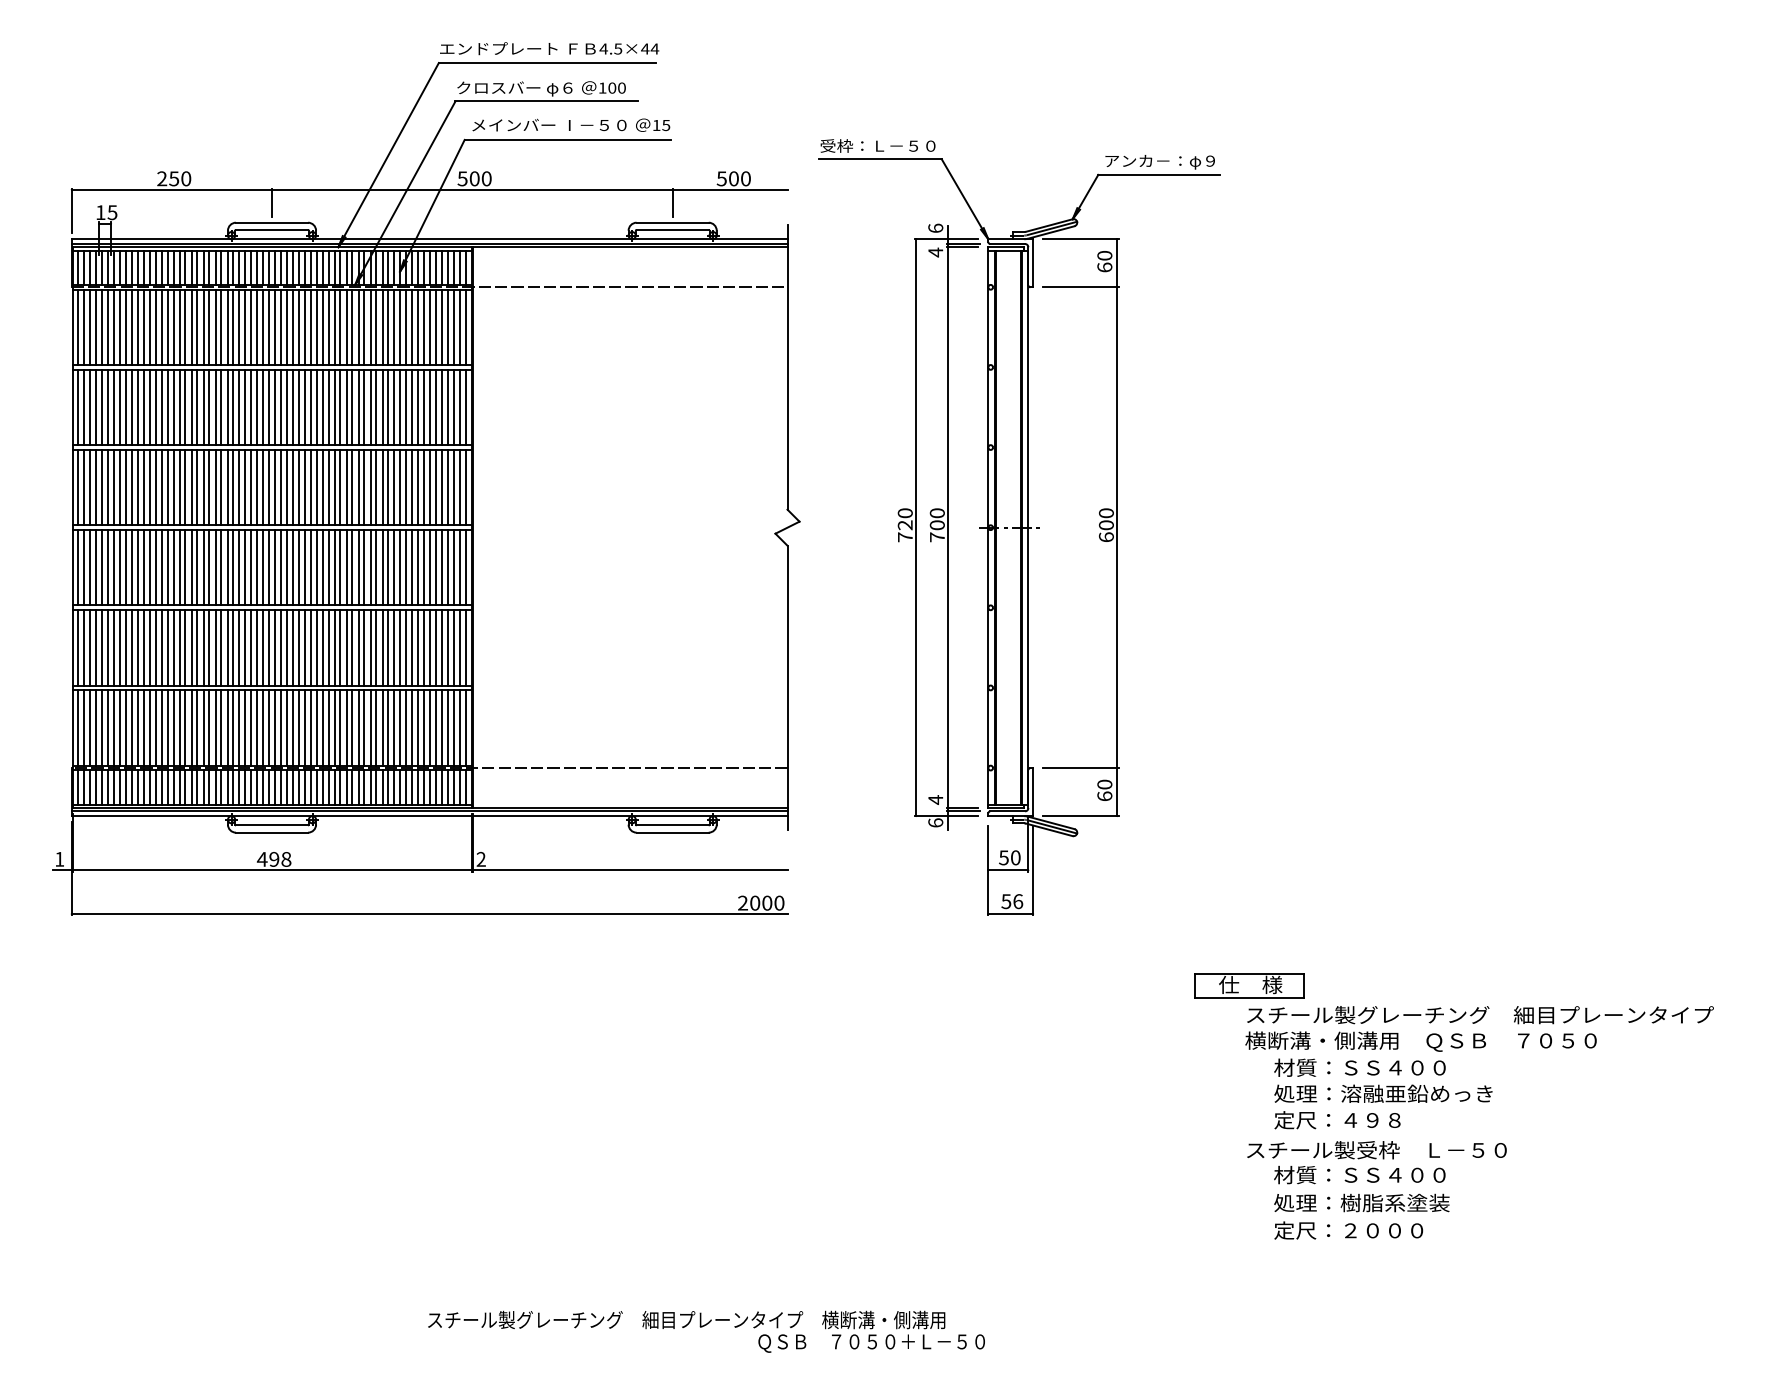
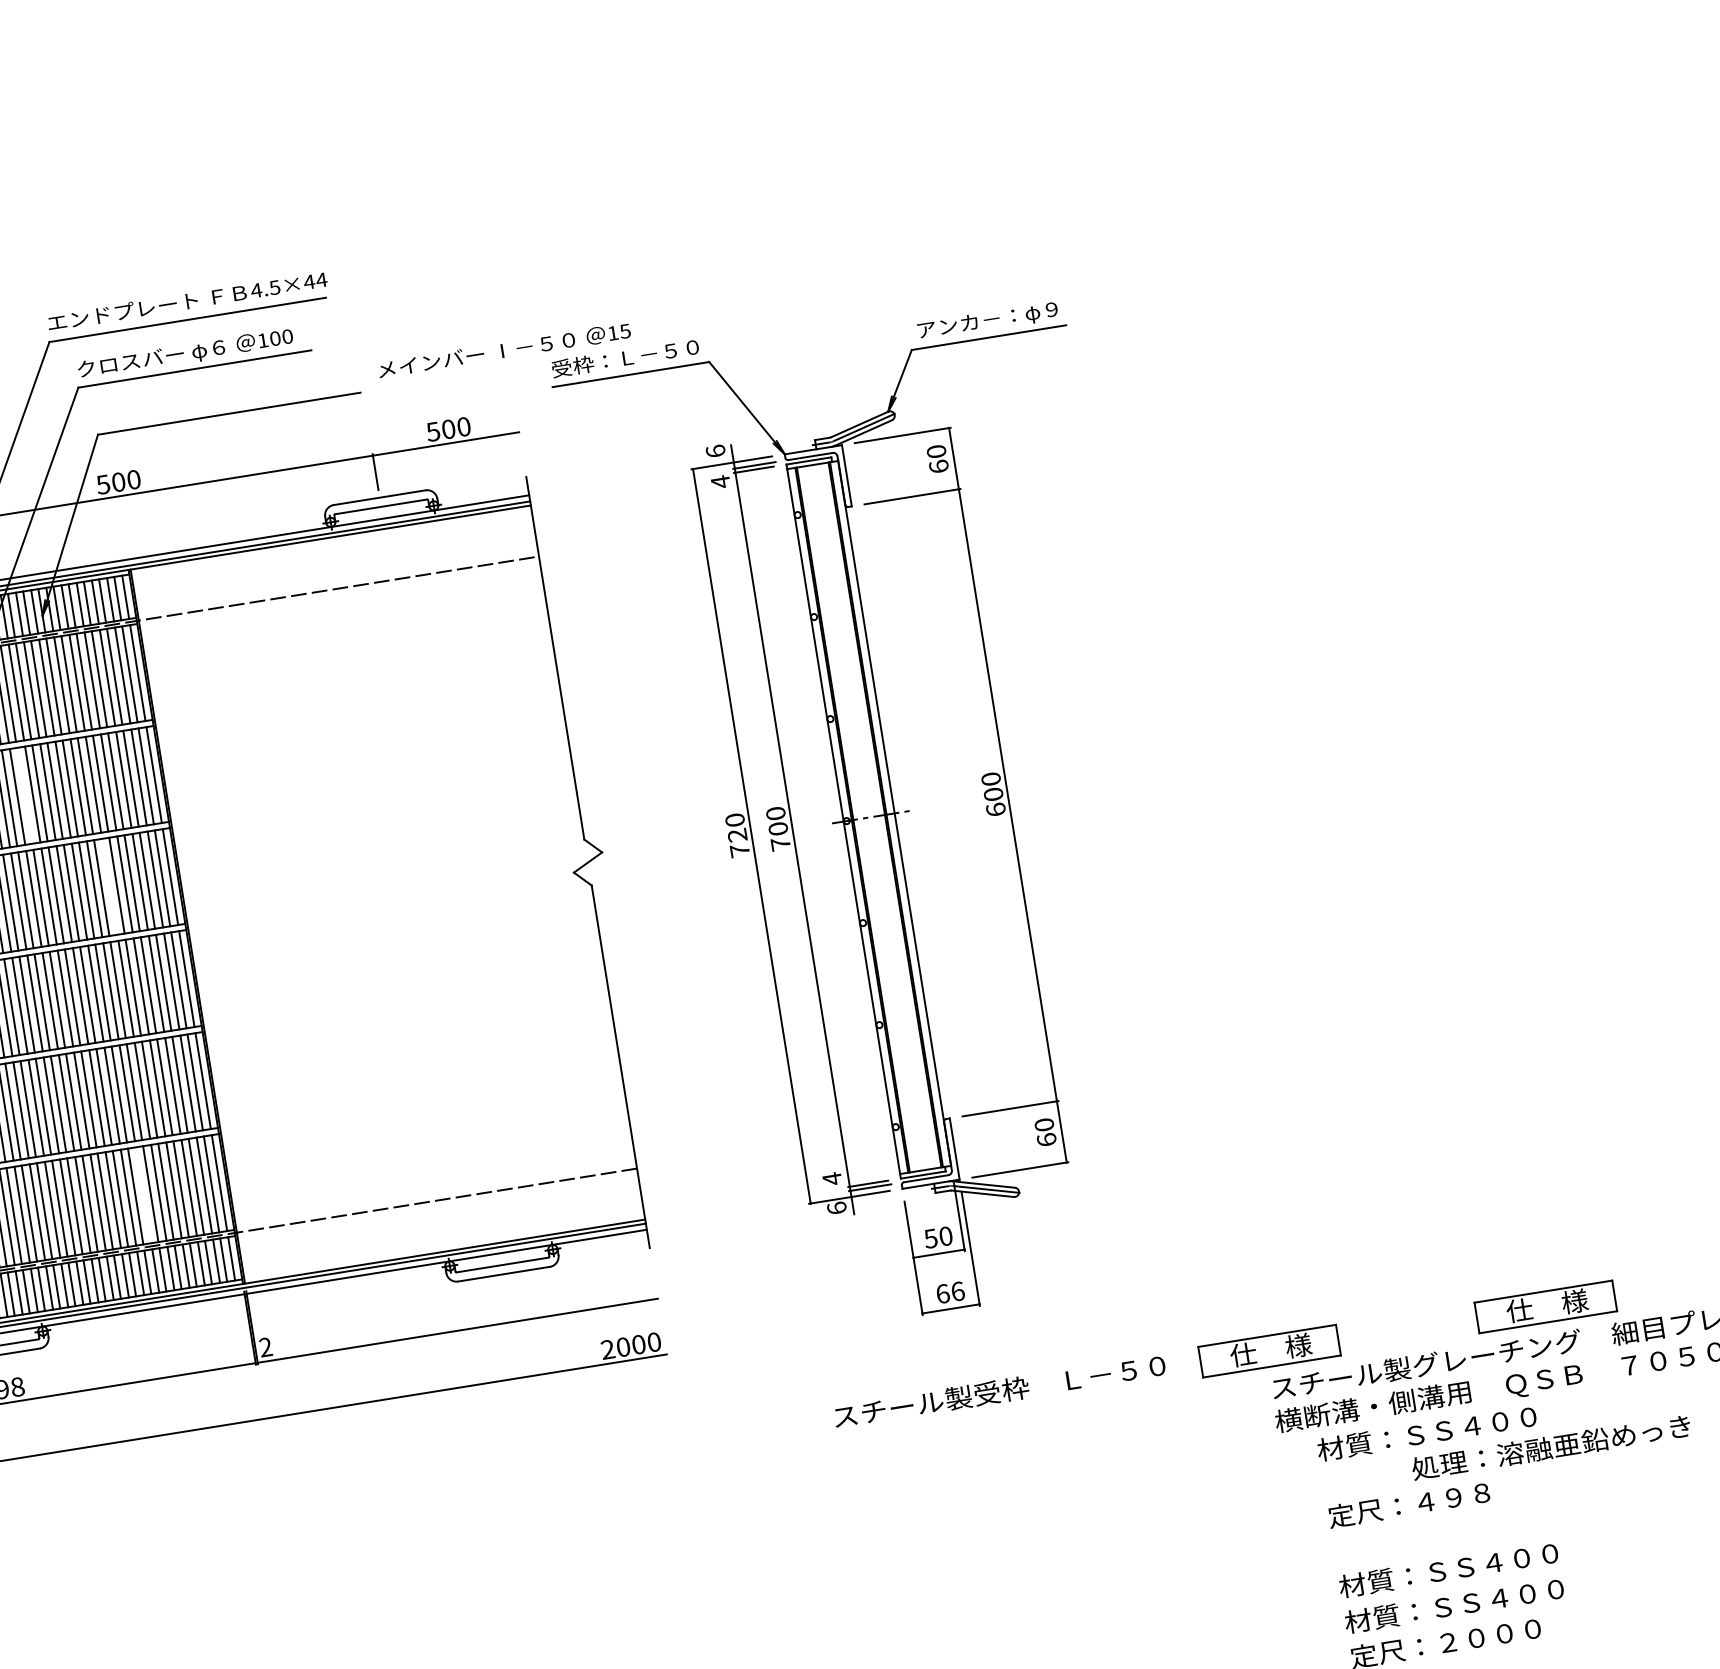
text: (571, 124) -> (504, 349), moved
line: (364, 407) -> (25, 795), removed
line: (418, 487) -> (110, 886), removed
line: (406, 727) -> (143, 1194), removed
text: (1006, 901) -> (943, 1293), 56 -> 66
part: (1466, 985) -> (1545, 1306), added
text: (1383, 1093) -> (1551, 1447), moved
text: (1376, 1150) -> (999, 1391), moved
text: (1361, 1202) -> (1456, 1604), 処理：樹脂系塗装 -> 材質：ＳＳ４００

